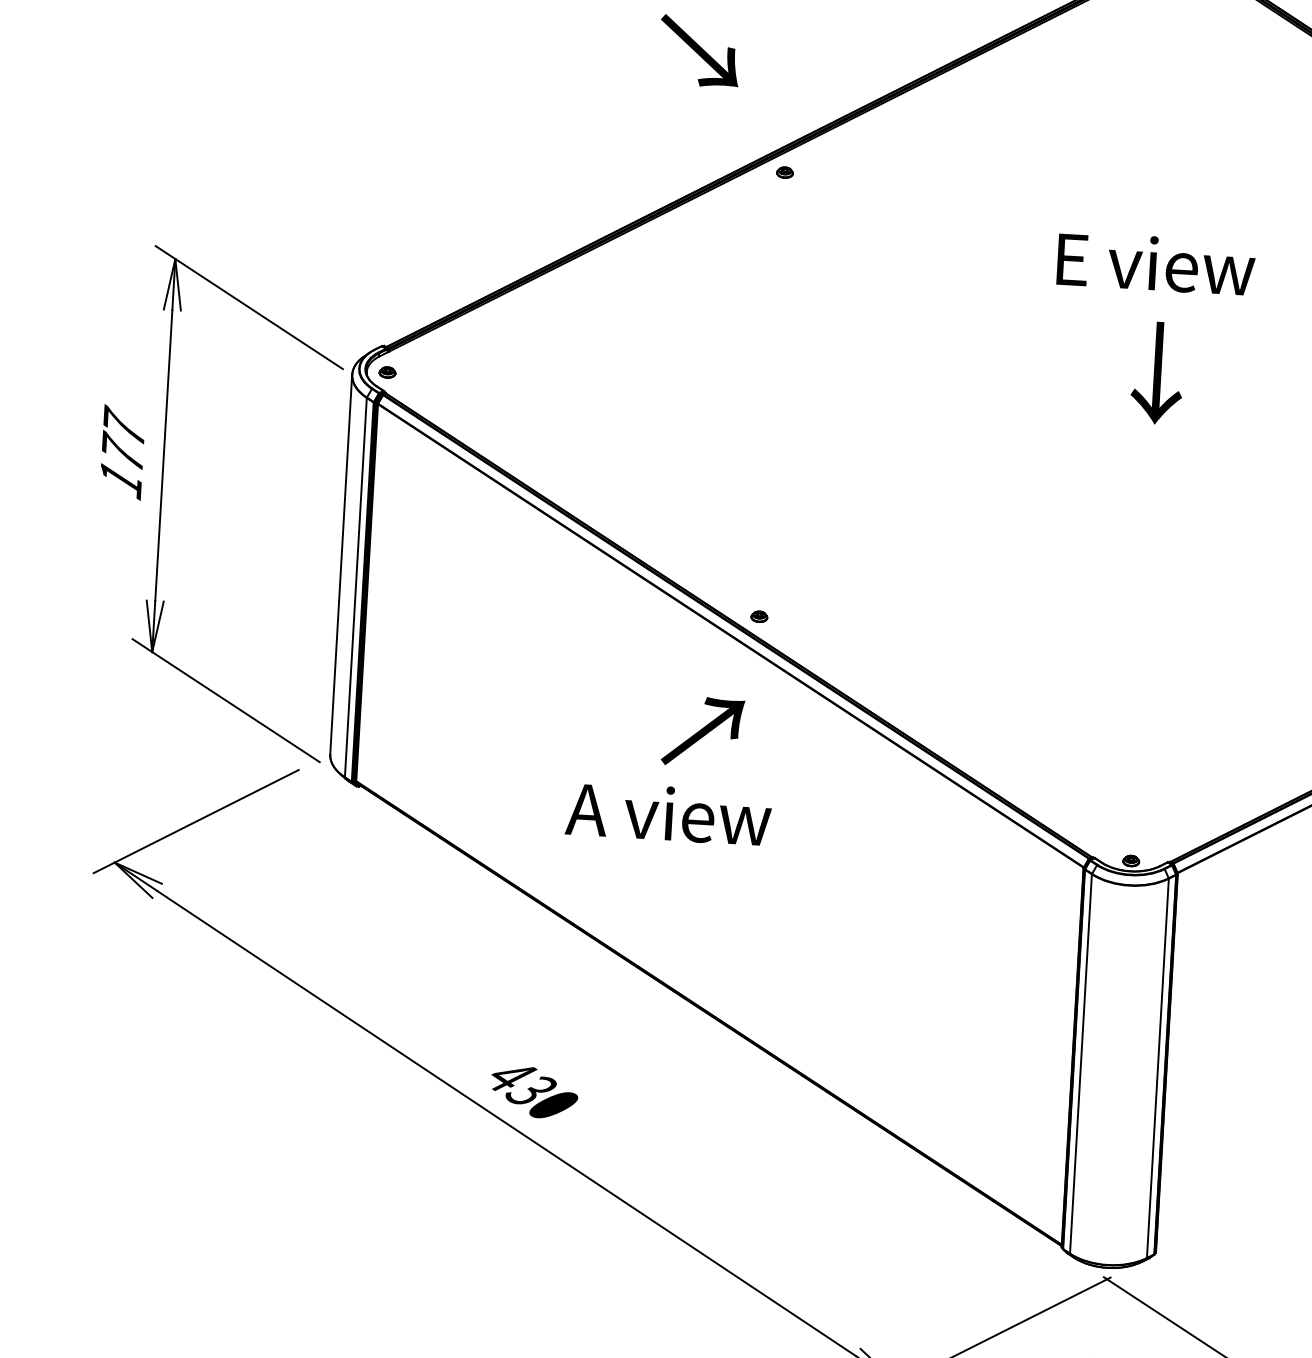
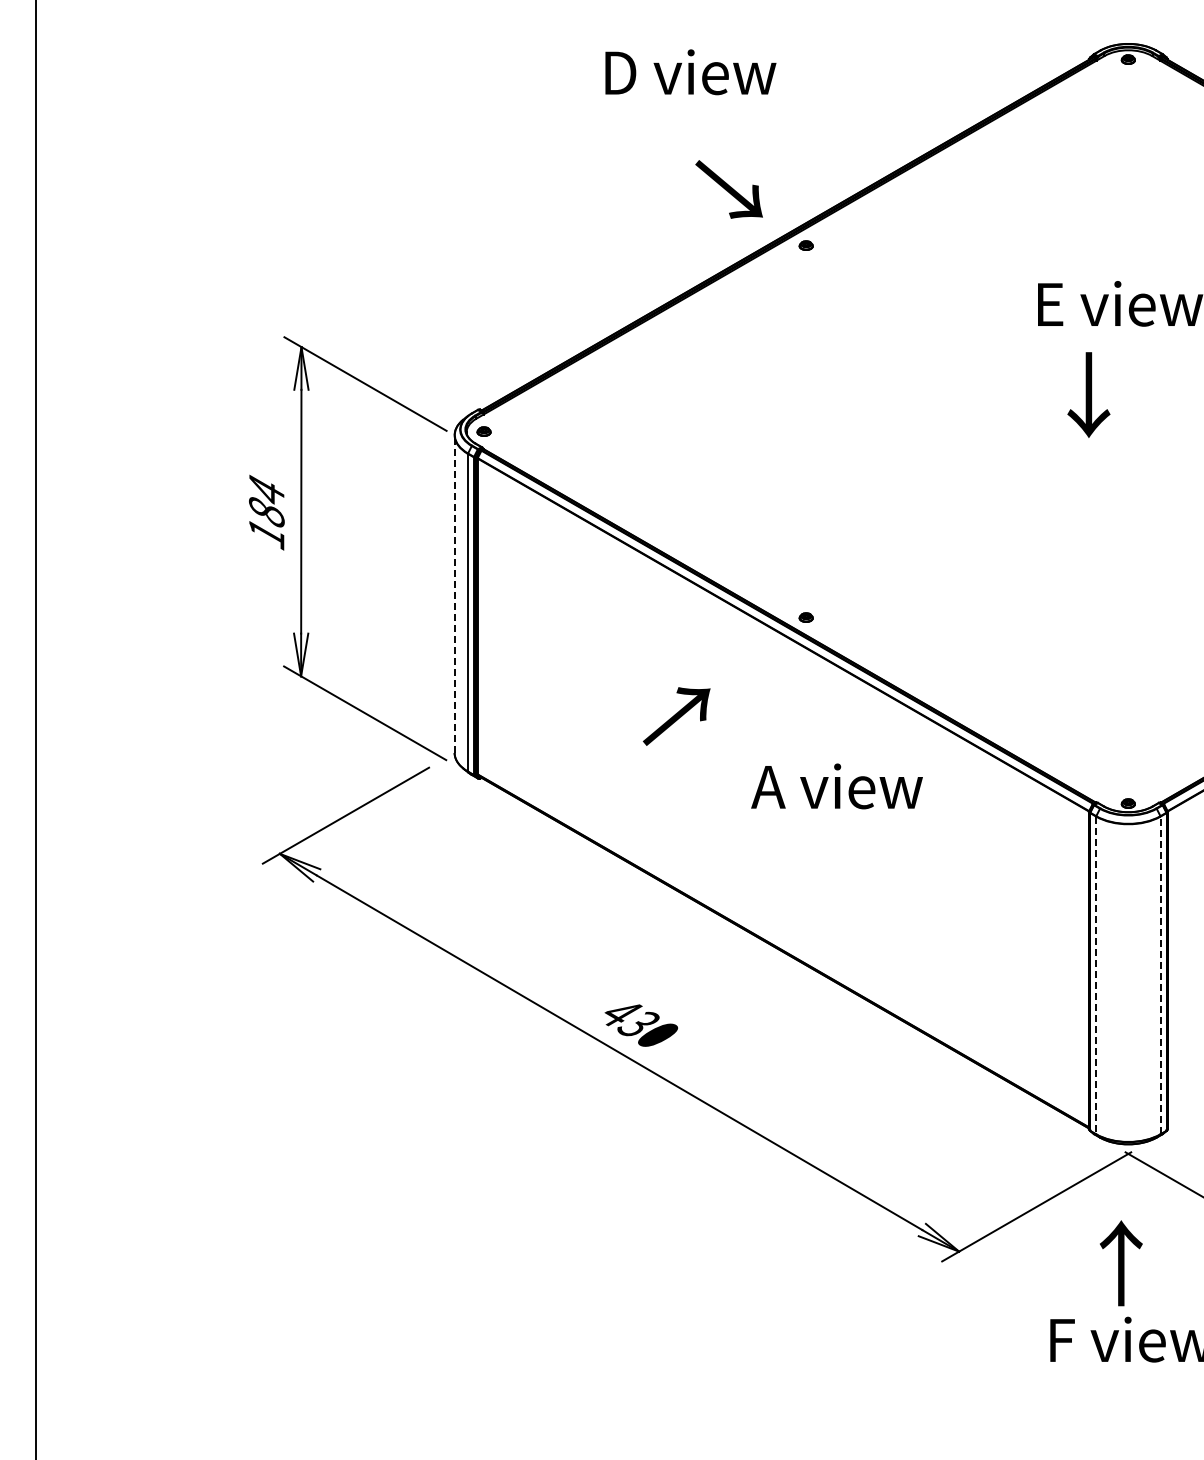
text: (698, 51) -> (728, 189), moved
text: (1157, 372) -> (1088, 394), moved
text: (123, 438) -> (266, 499), 177 -> 184
line: (341, 564) -> (454, 594), solid -> dashed
text: (702, 731) -> (676, 716), moved
text: (668, 813) -> (836, 786), moved
line: (1081, 1064) -> (1096, 975), solid -> dashed
line: (1157, 1068) -> (1160, 975), solid -> dashed

